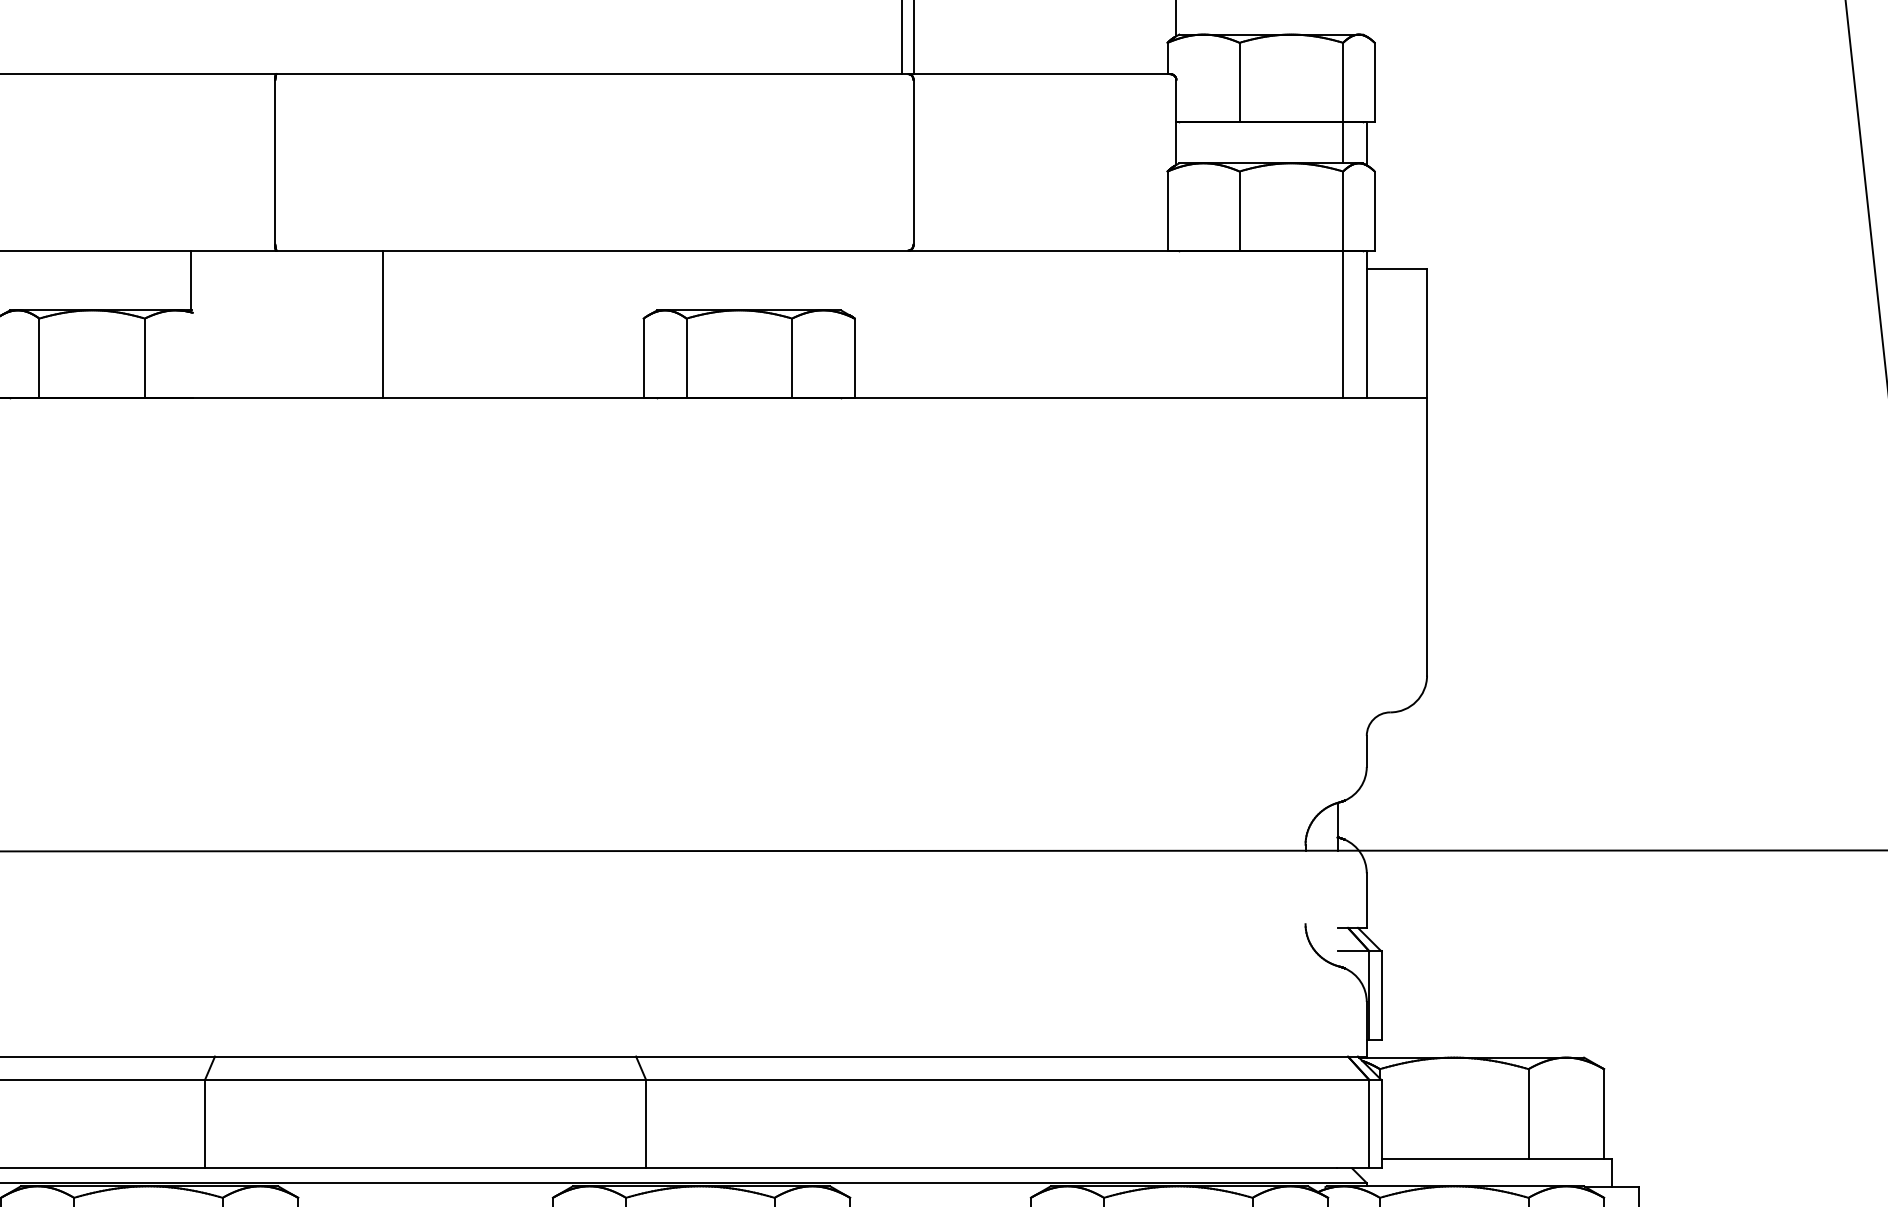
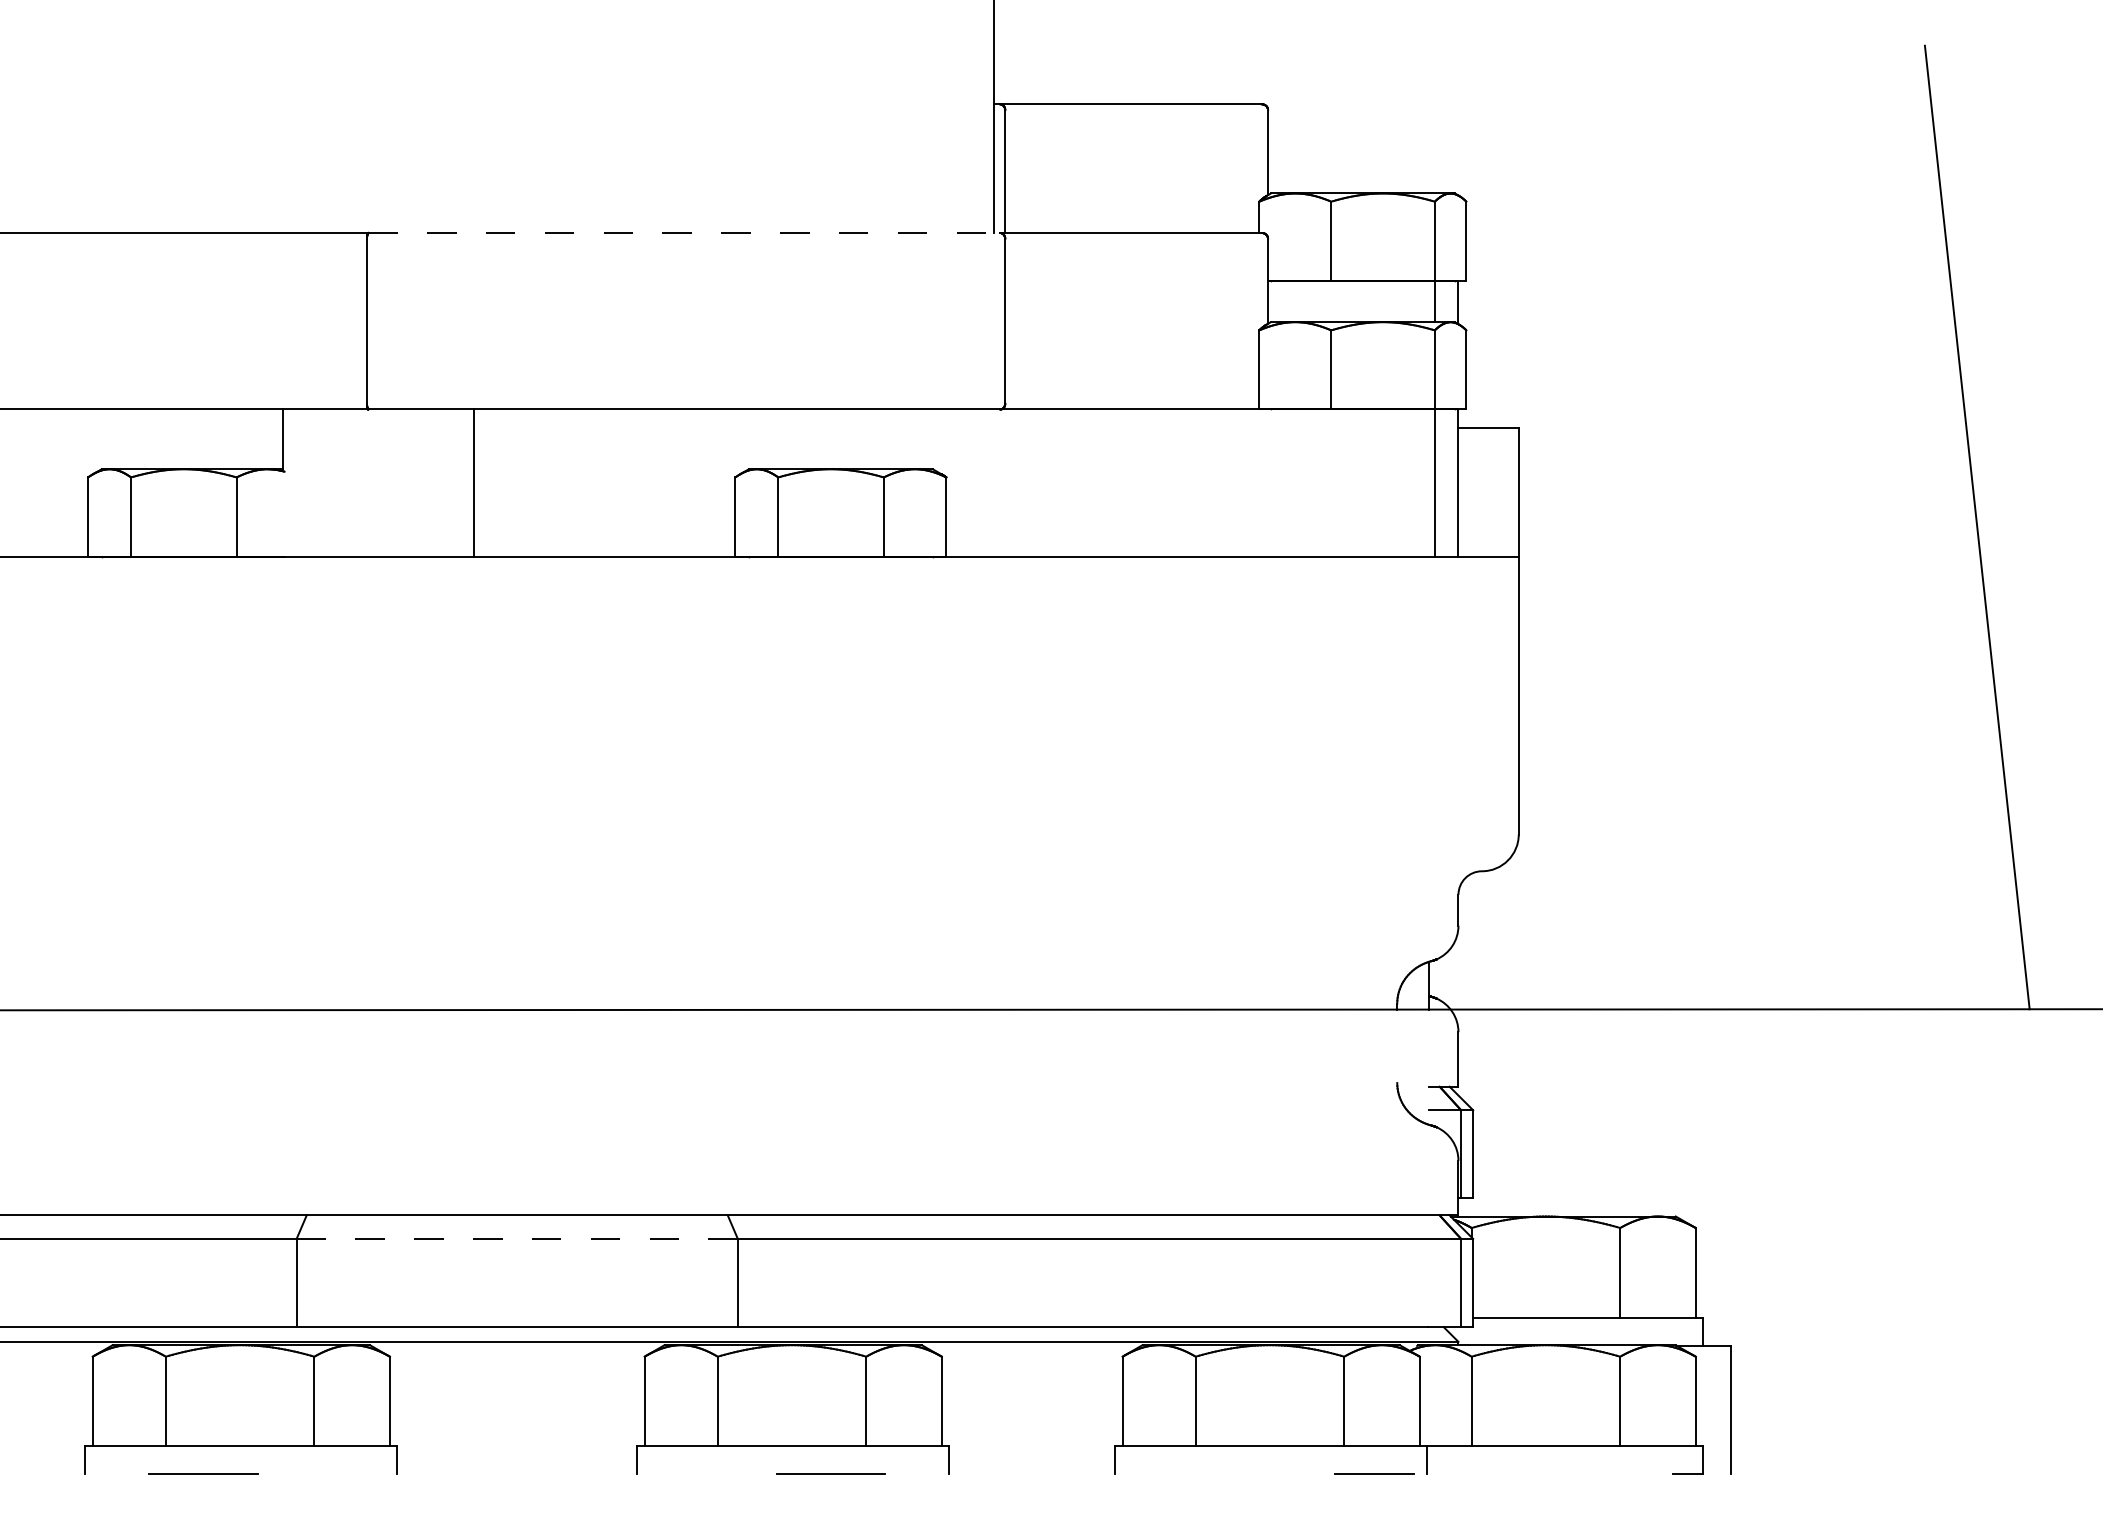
line: (592, 74) -> (684, 233), solid -> dashed
line: (425, 1079) -> (517, 1238), solid -> dashed

